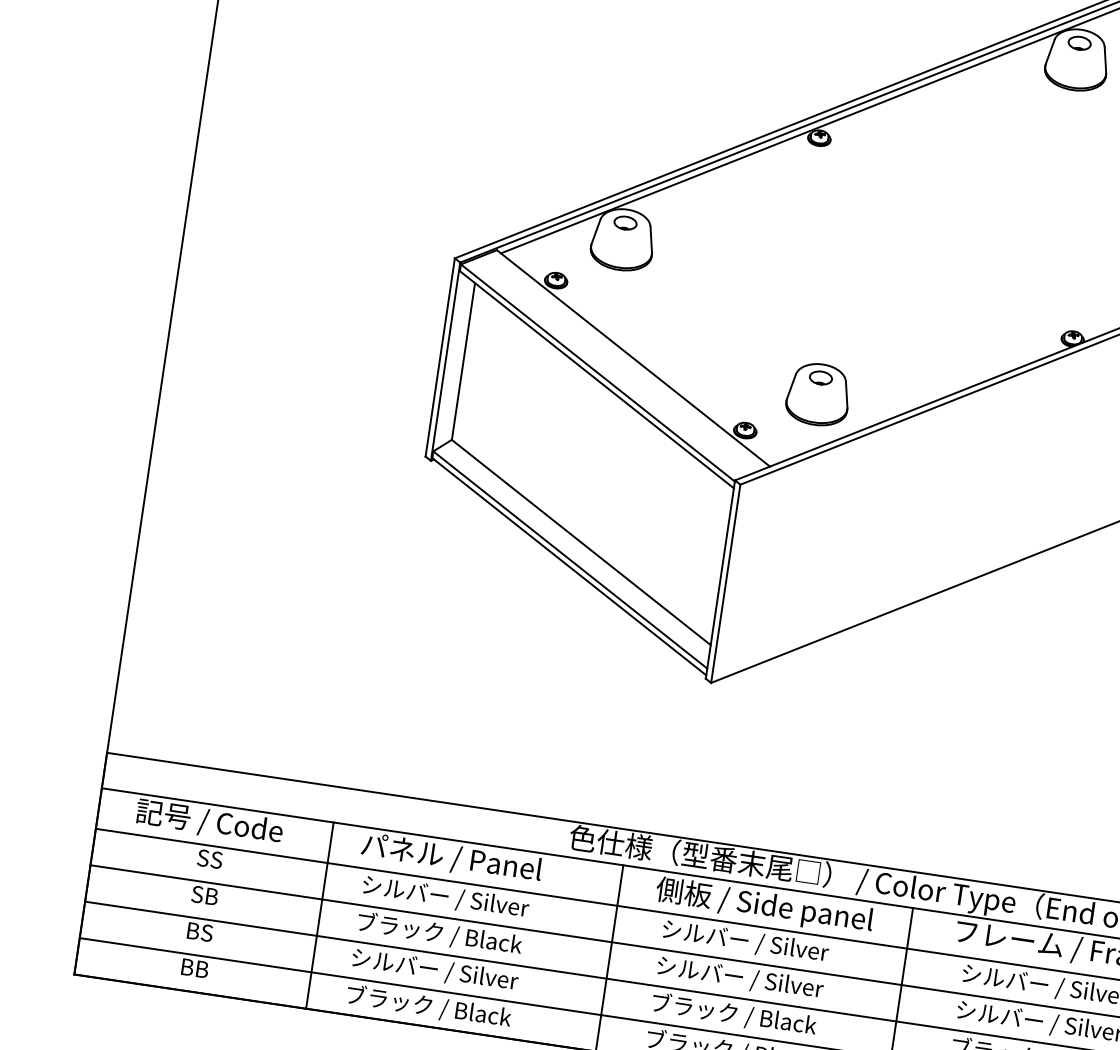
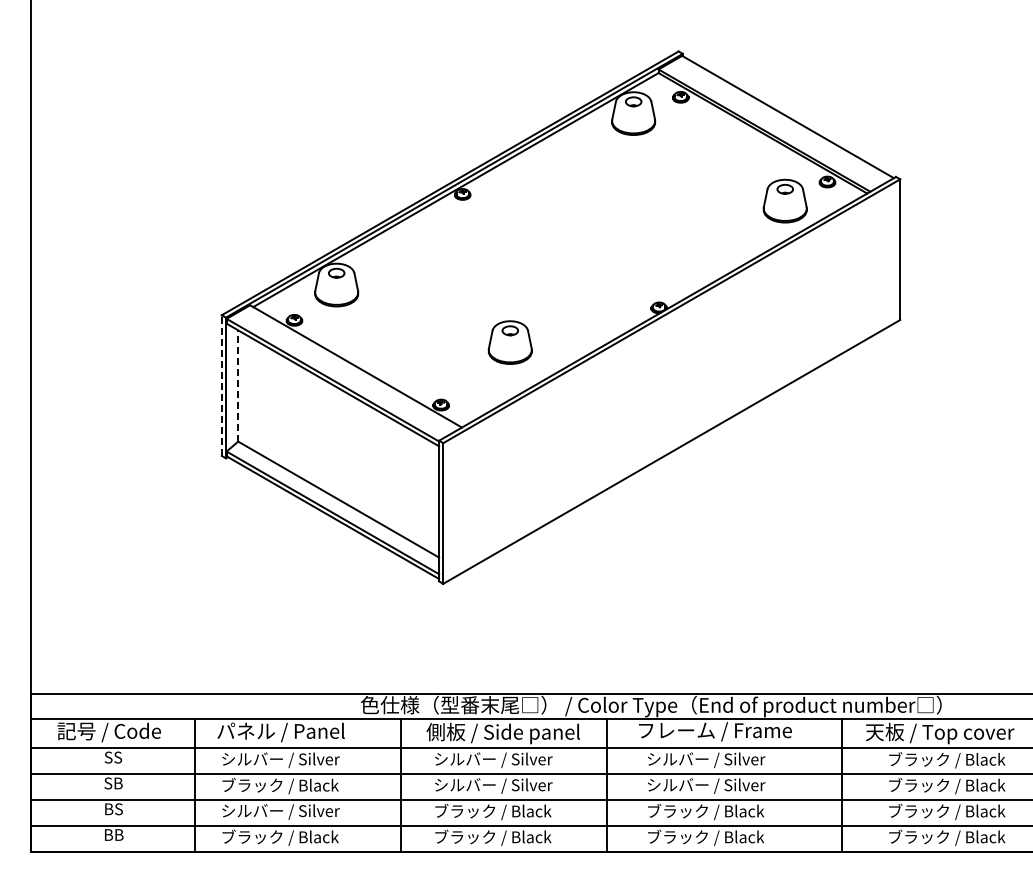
line: (439, 357) -> (221, 385), solid -> dashed
line: (463, 362) -> (238, 386), solid -> dashed
part: (817, 394) -> (509, 342), moved

